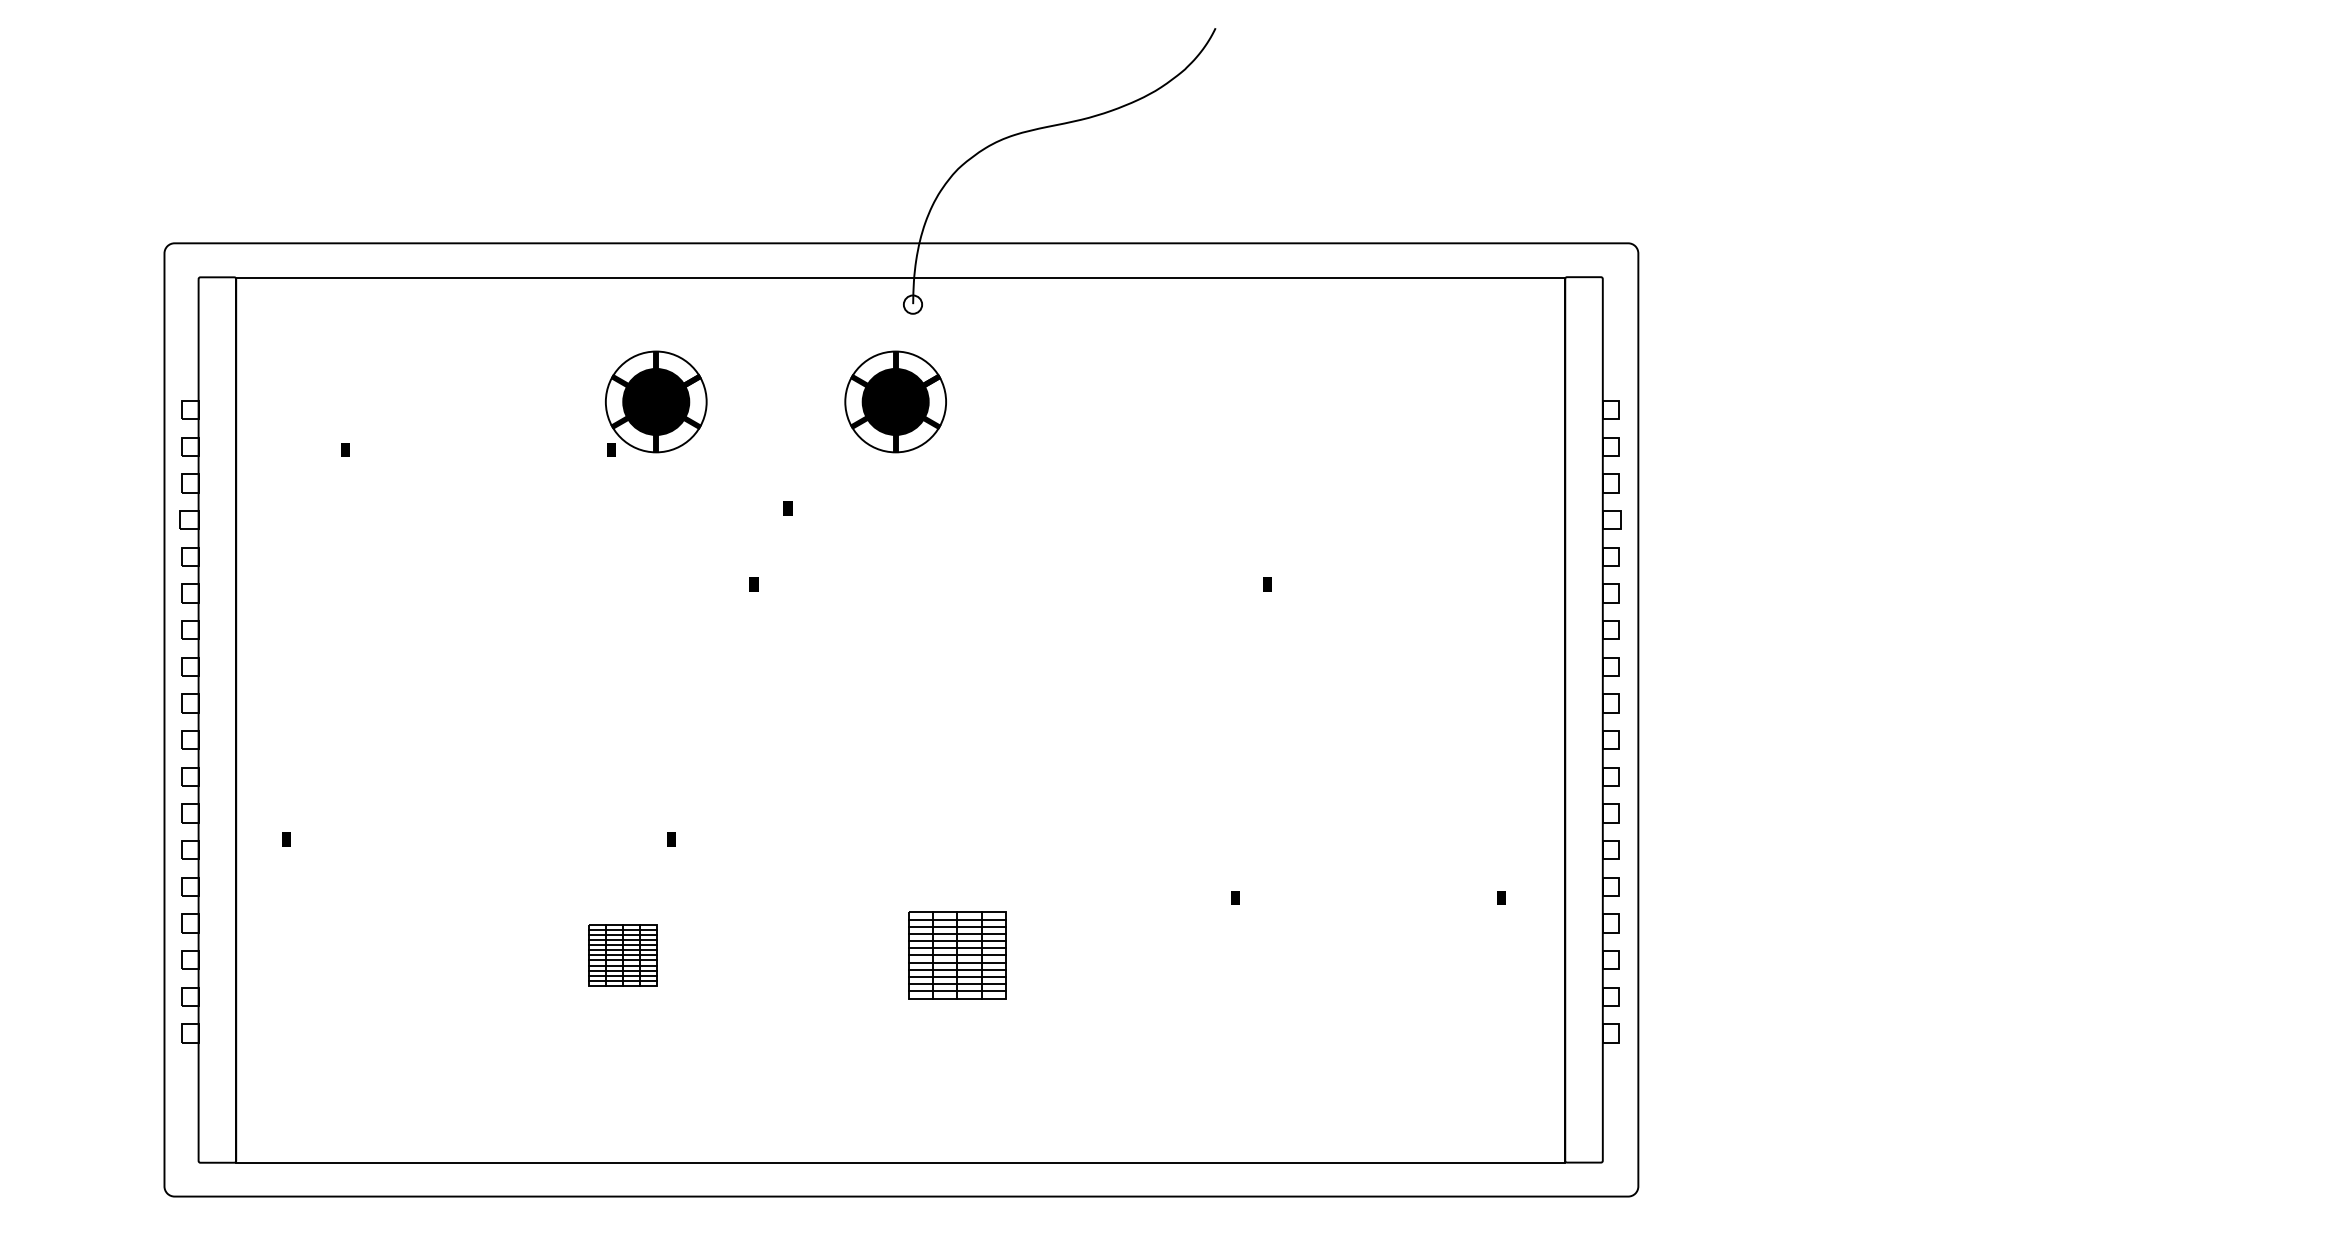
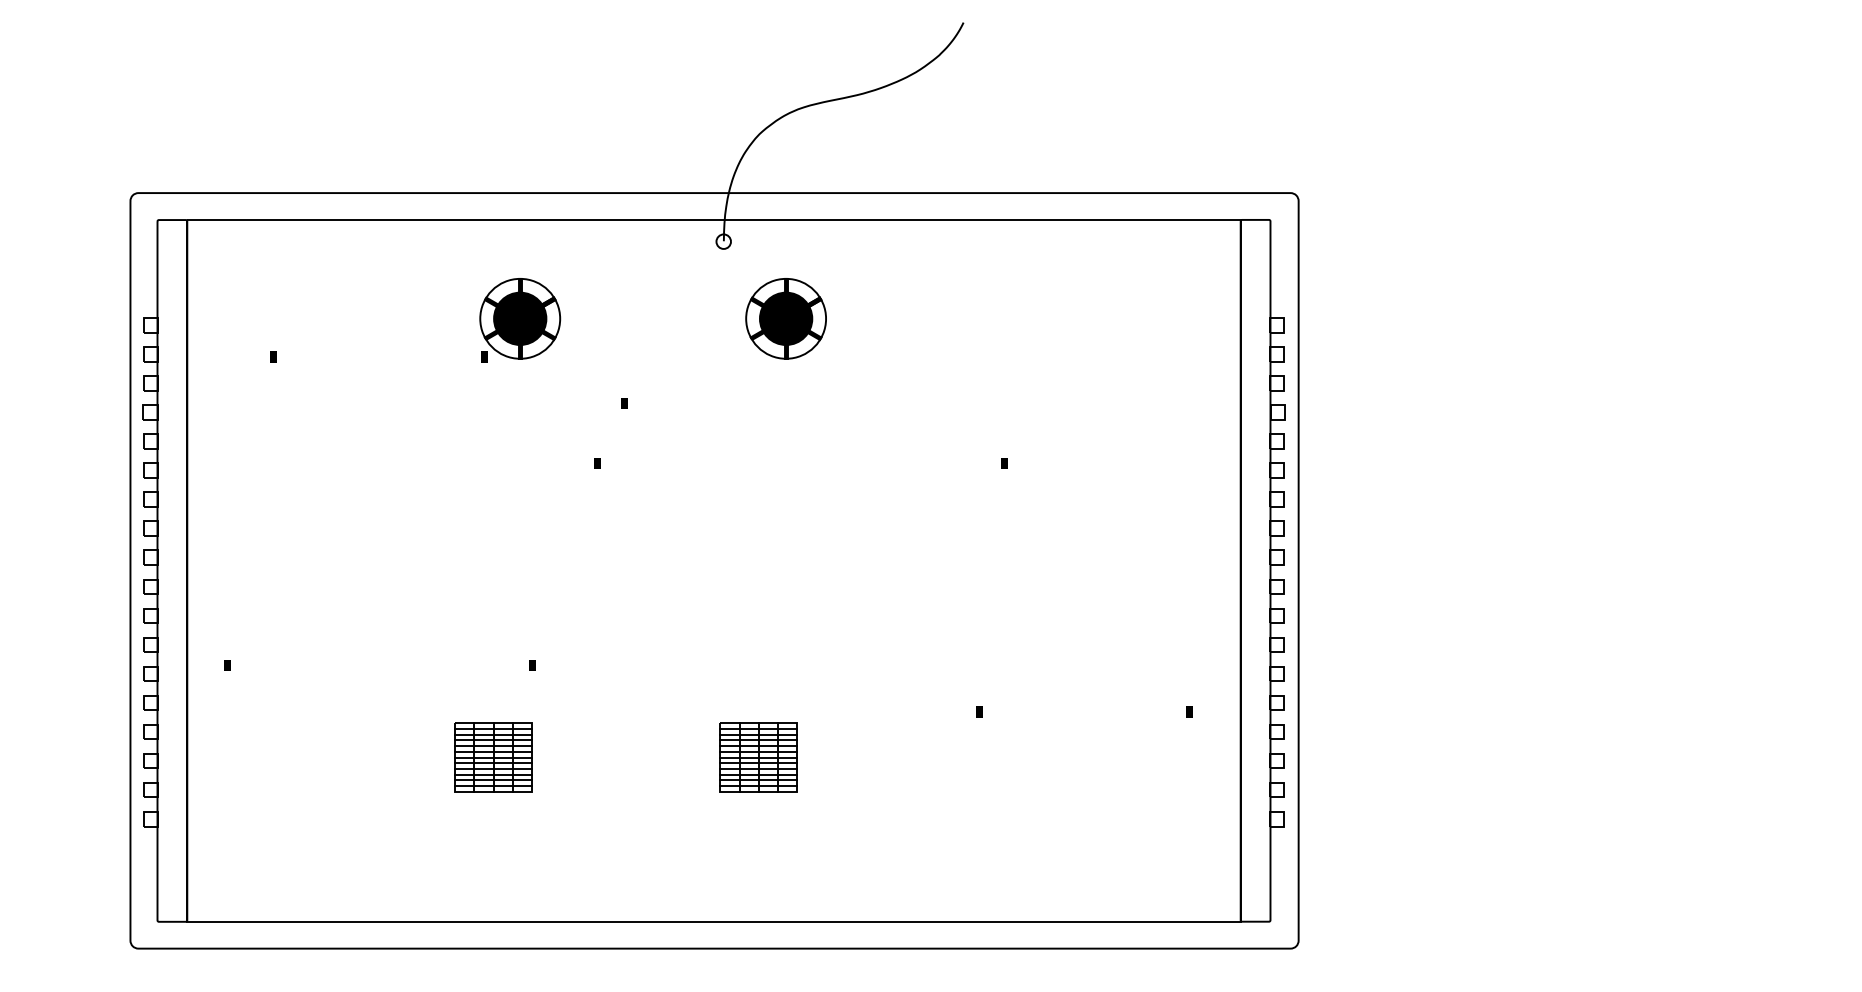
part: (895, 401) -> (785, 318), moved
part: (622, 955) -> (493, 757), size x1.43

